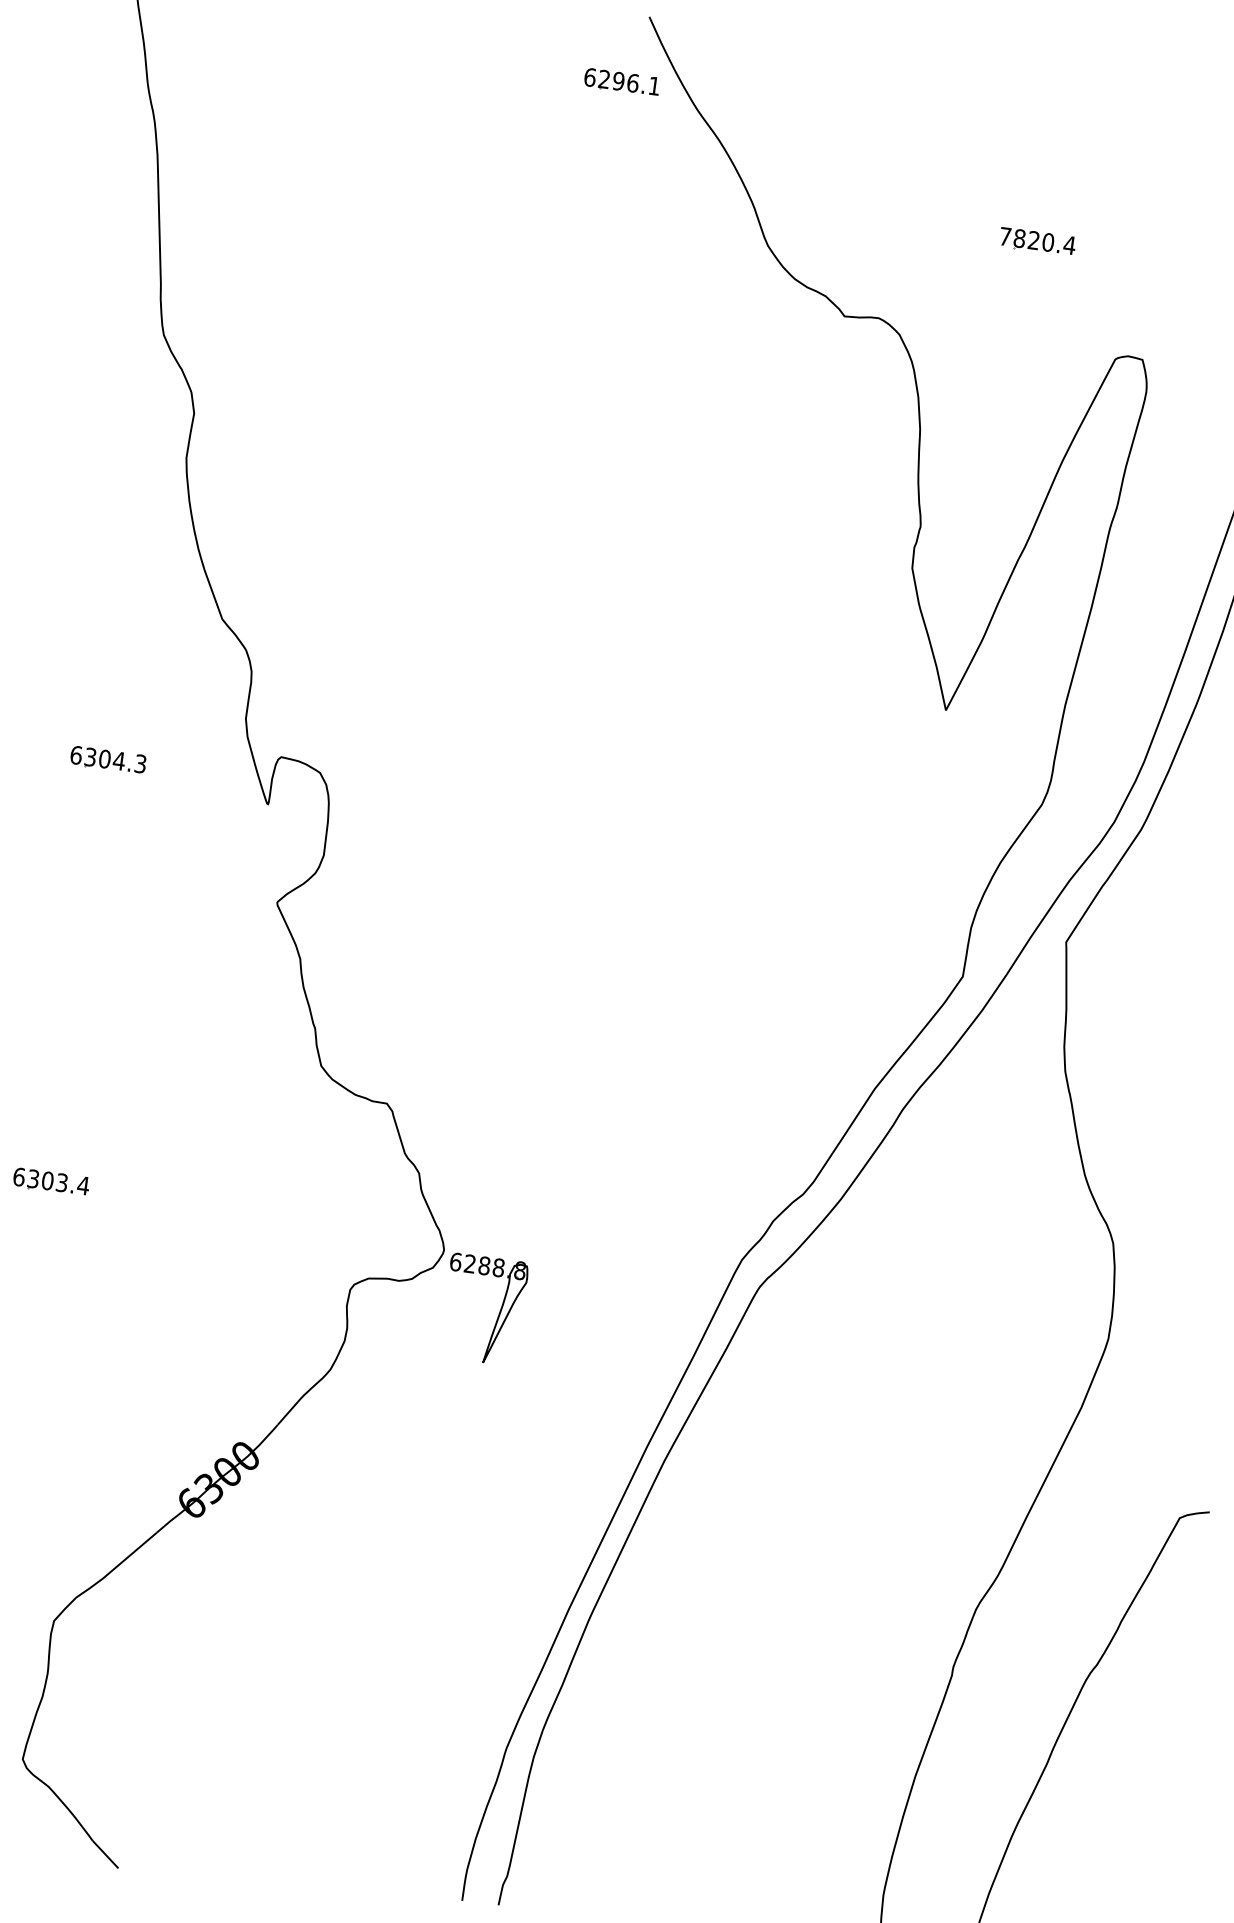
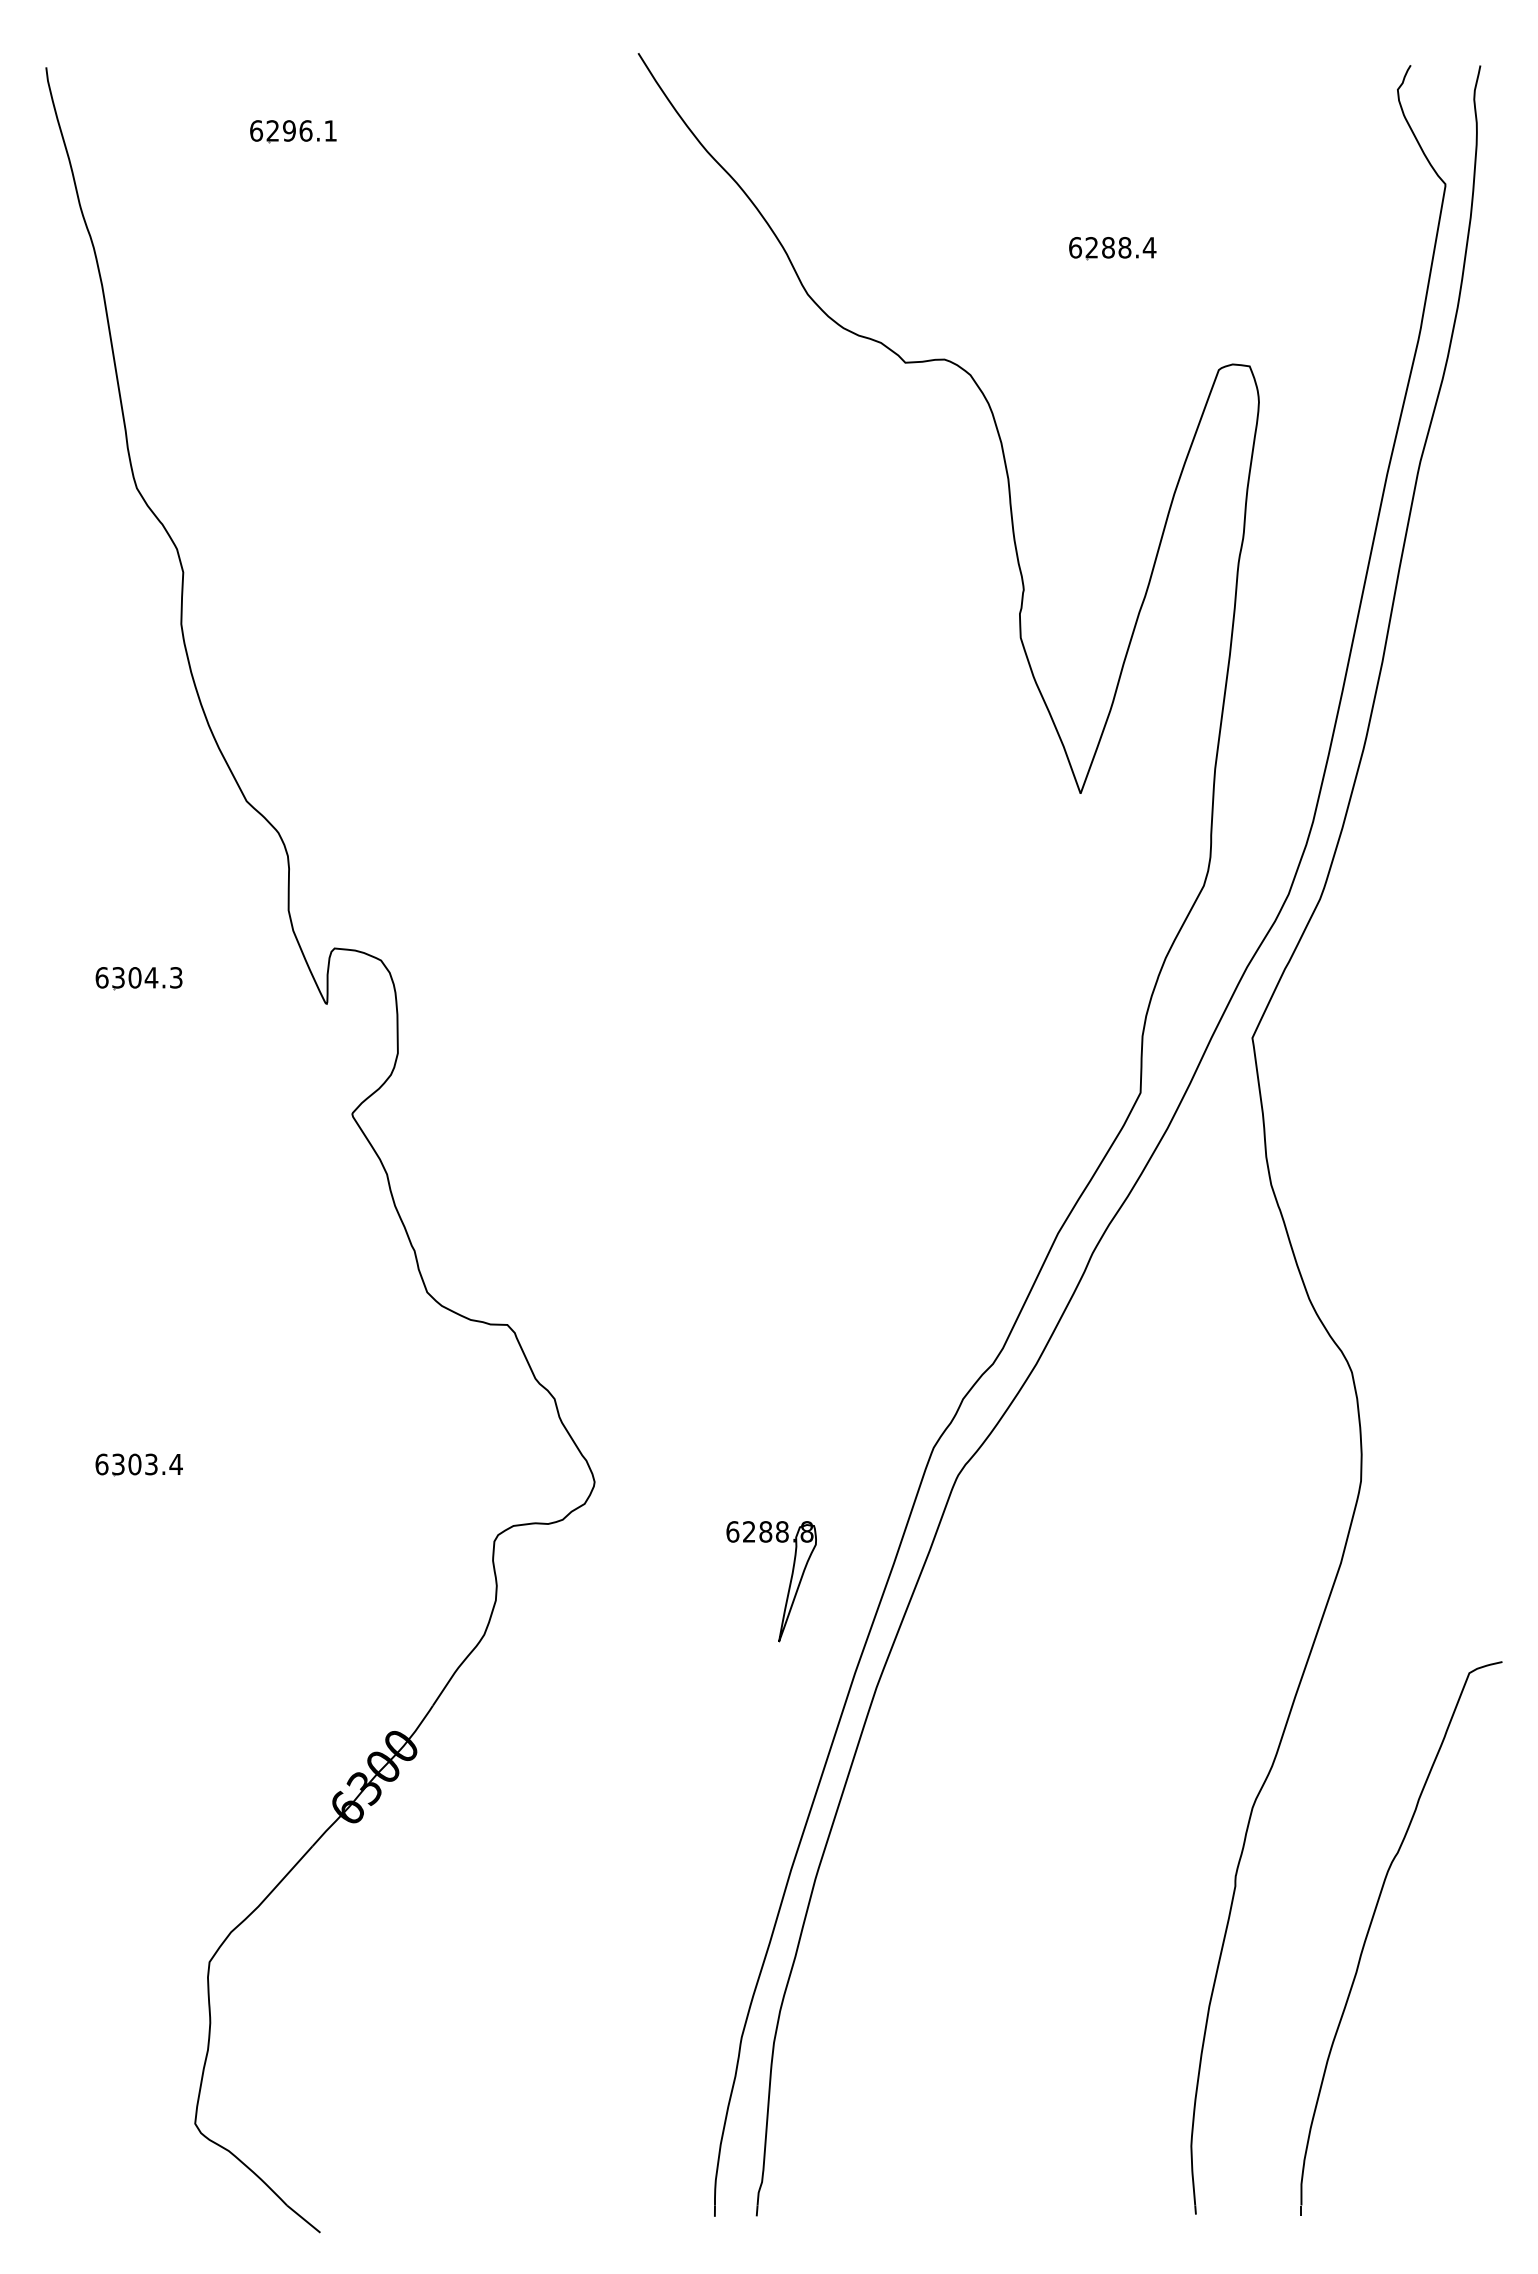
part: (622, 82) -> (293, 131), moved
text: (1027, 239) -> (1100, 247), 7820.4 -> 6288.4
part: (499, 1312) -> (789, 1582), moved

